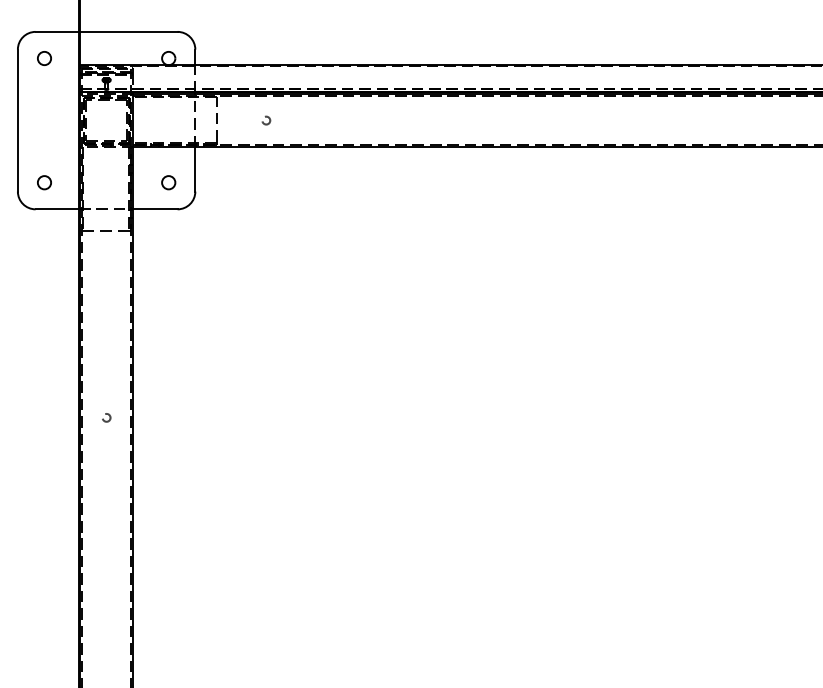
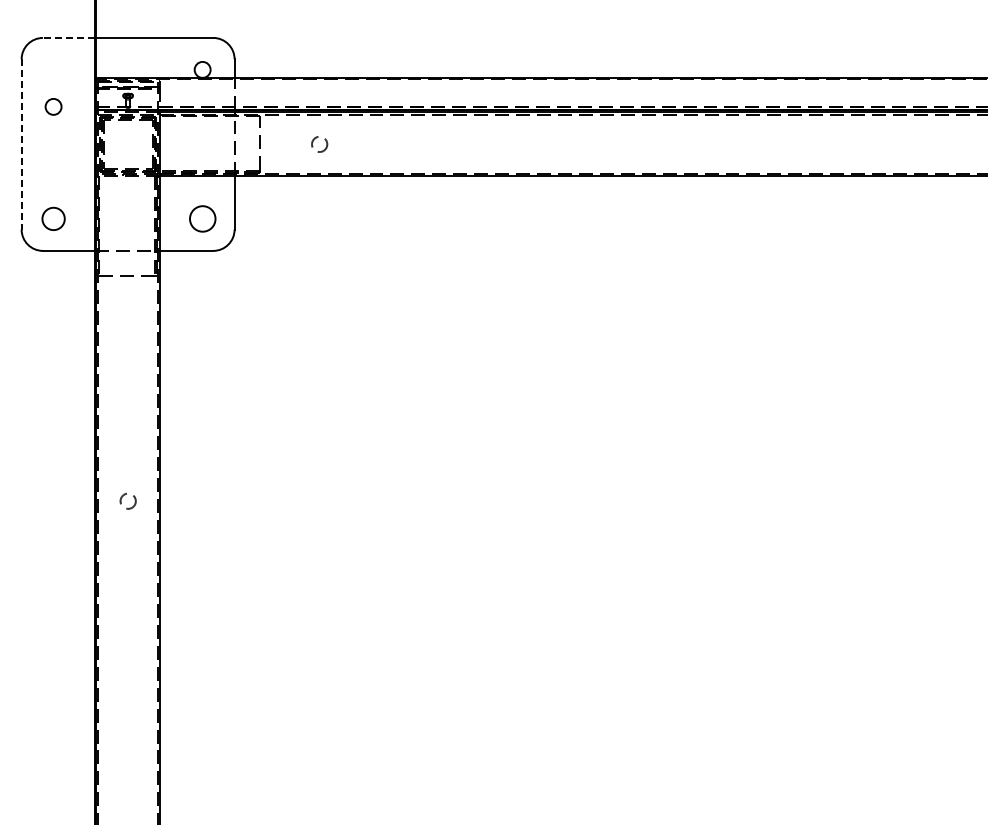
line: (56, 31) -> (68, 37), solid -> dashed
circle: (44, 58) -> (53, 106), moved
line: (17, 120) -> (21, 144), solid -> dashed
circle: (266, 120) -> (319, 144), size x1.6
circle: (44, 182) -> (53, 218), size x1.4
circle: (168, 182) -> (202, 218), size x1.6
circle: (106, 417) -> (127, 500), size x1.6

